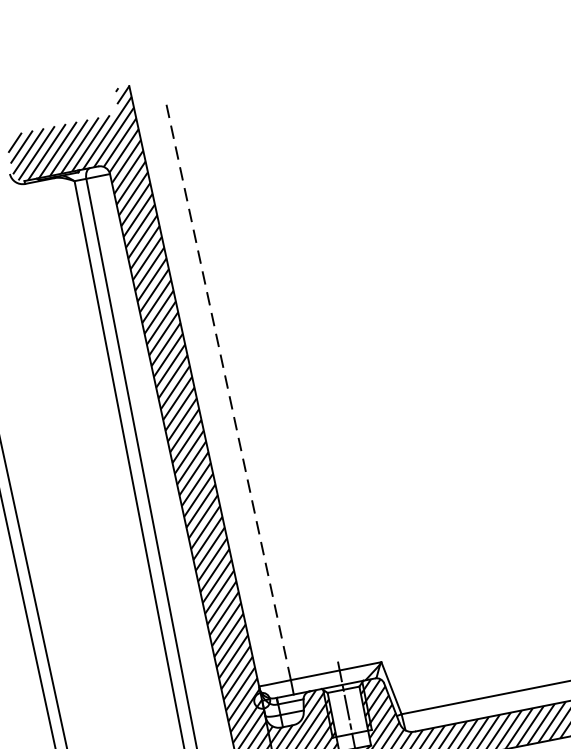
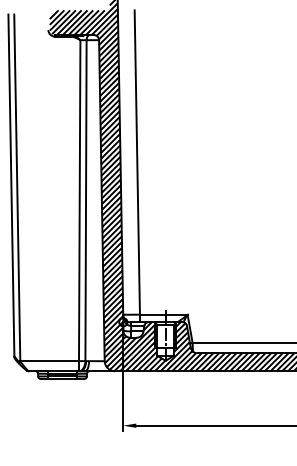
line: (228, 392) -> (137, 162), dashed -> solid

